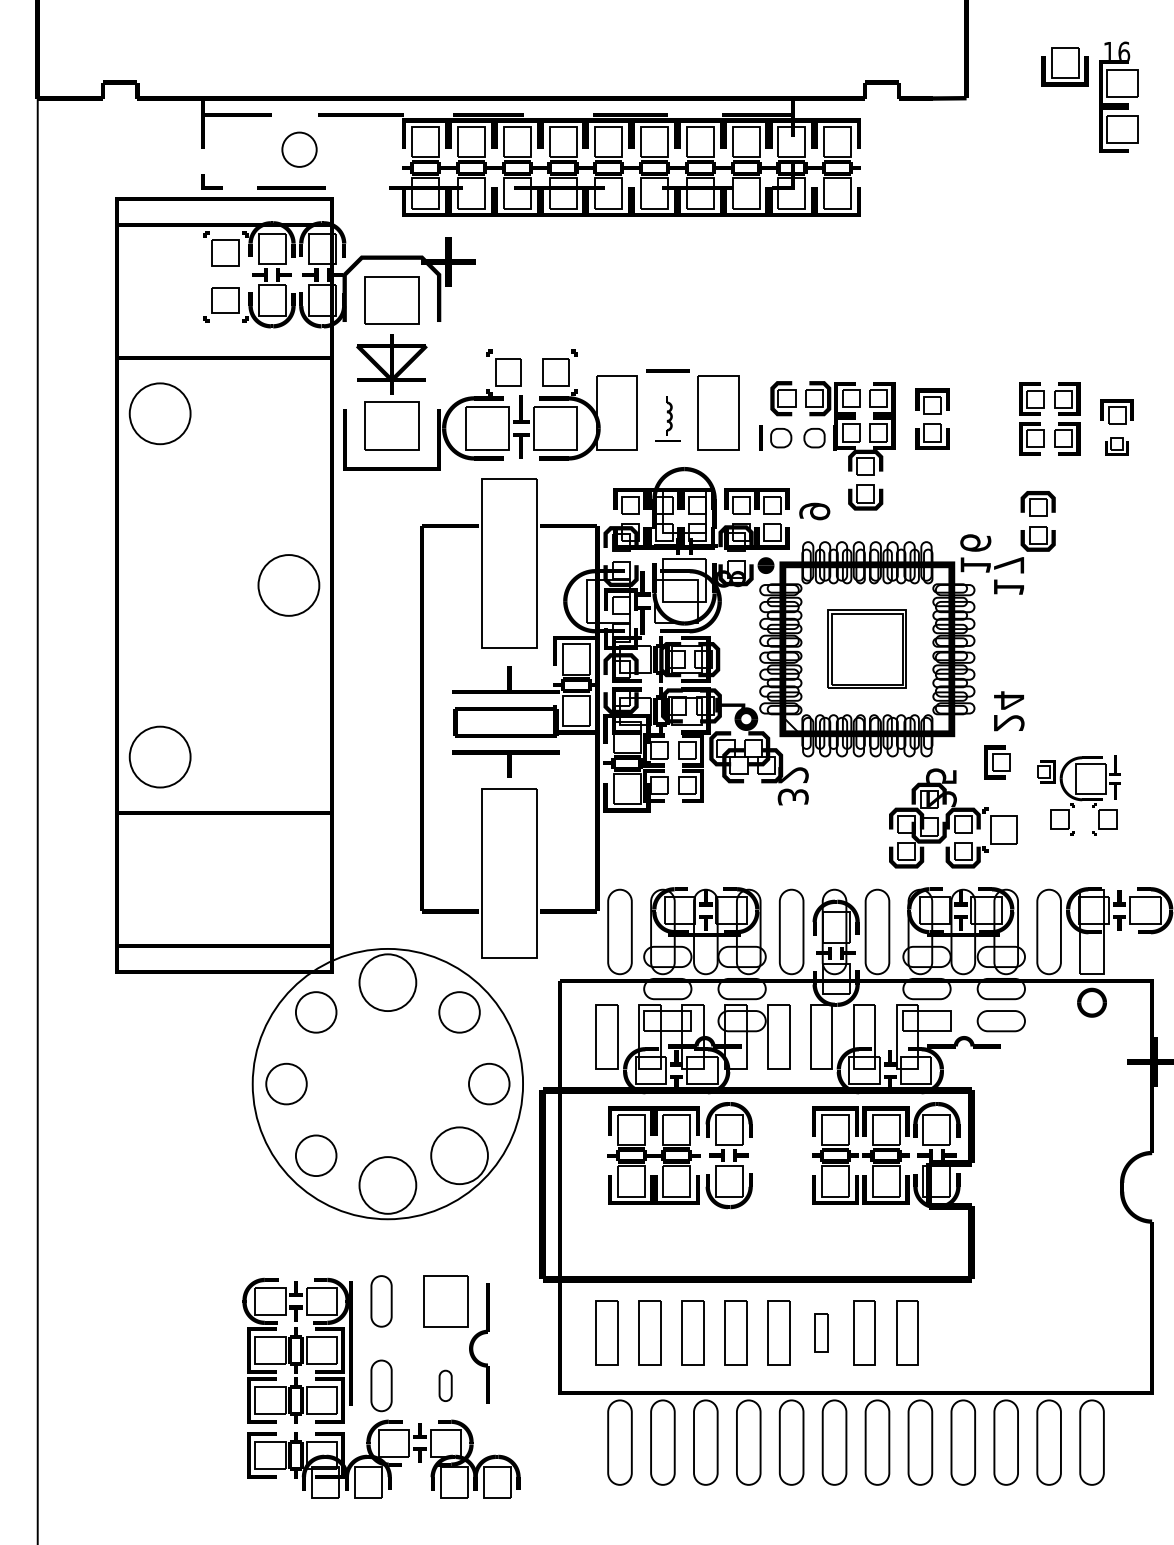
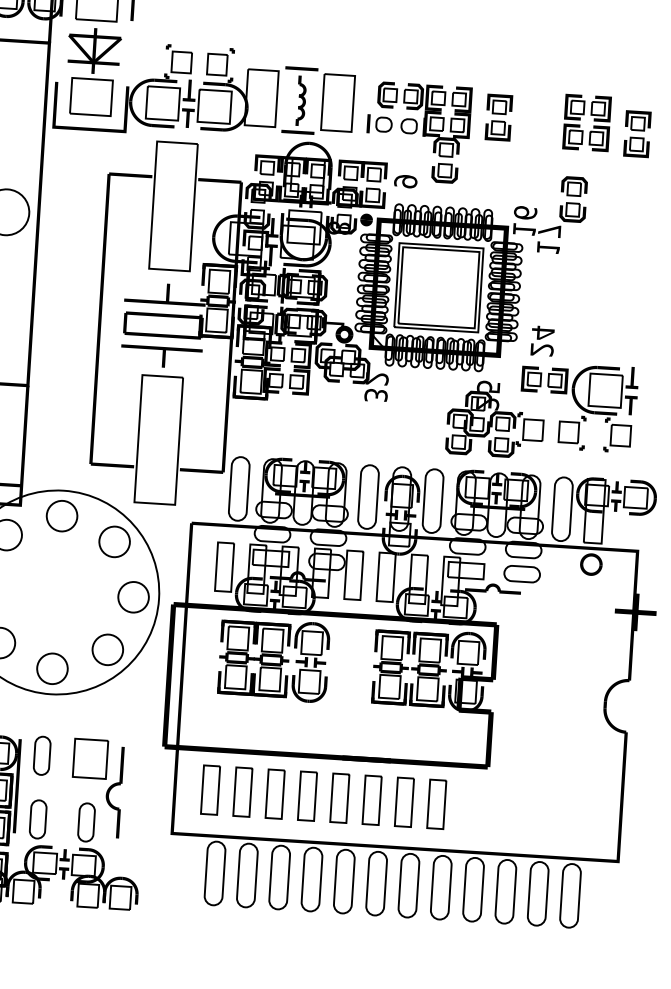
part: (667, 418) -> (299, 104), size x1.67
part: (1116, 446) -> (636, 146), size x1.43
part: (867, 648) -> (439, 287), size x1.43
part: (1078, 795) -> (590, 407), size x1.43
circle: (387, 982) -> (61, 515), size x0.71
circle: (459, 1155) -> (107, 649), size x0.71
circle: (387, 1185) -> (52, 668), size x0.71
part: (821, 1332) -> (372, 800), size x1.67
part: (445, 1385) -> (86, 822), size x1.67

